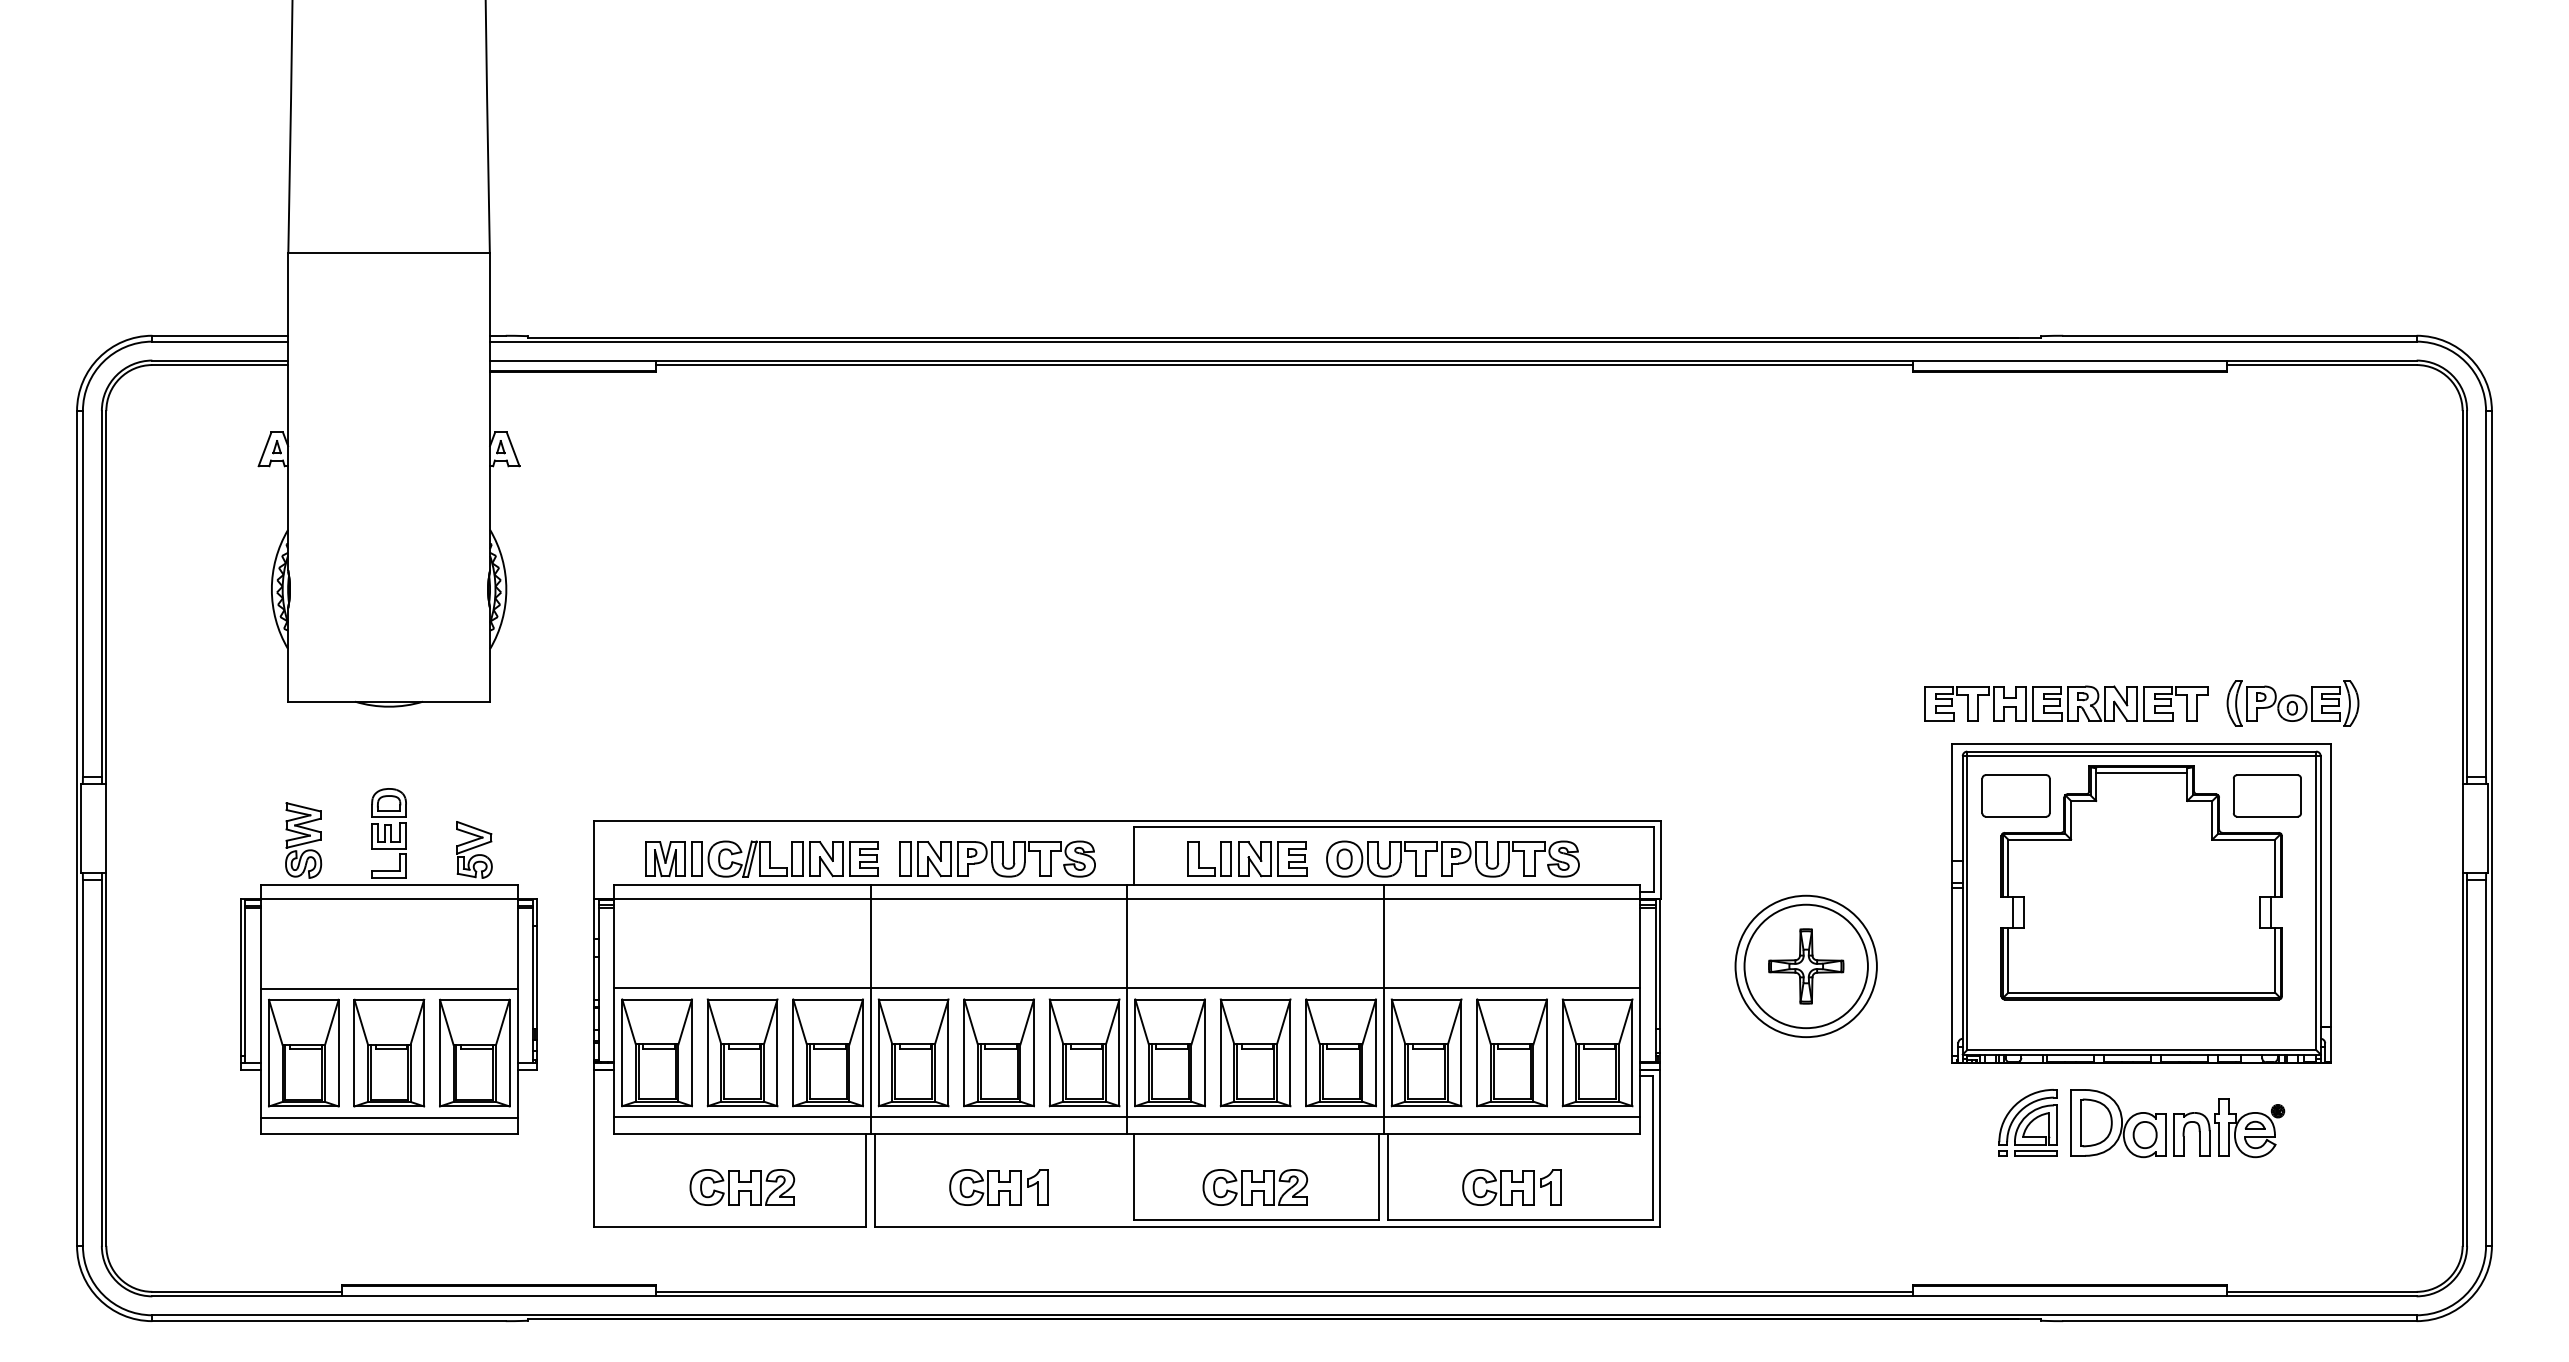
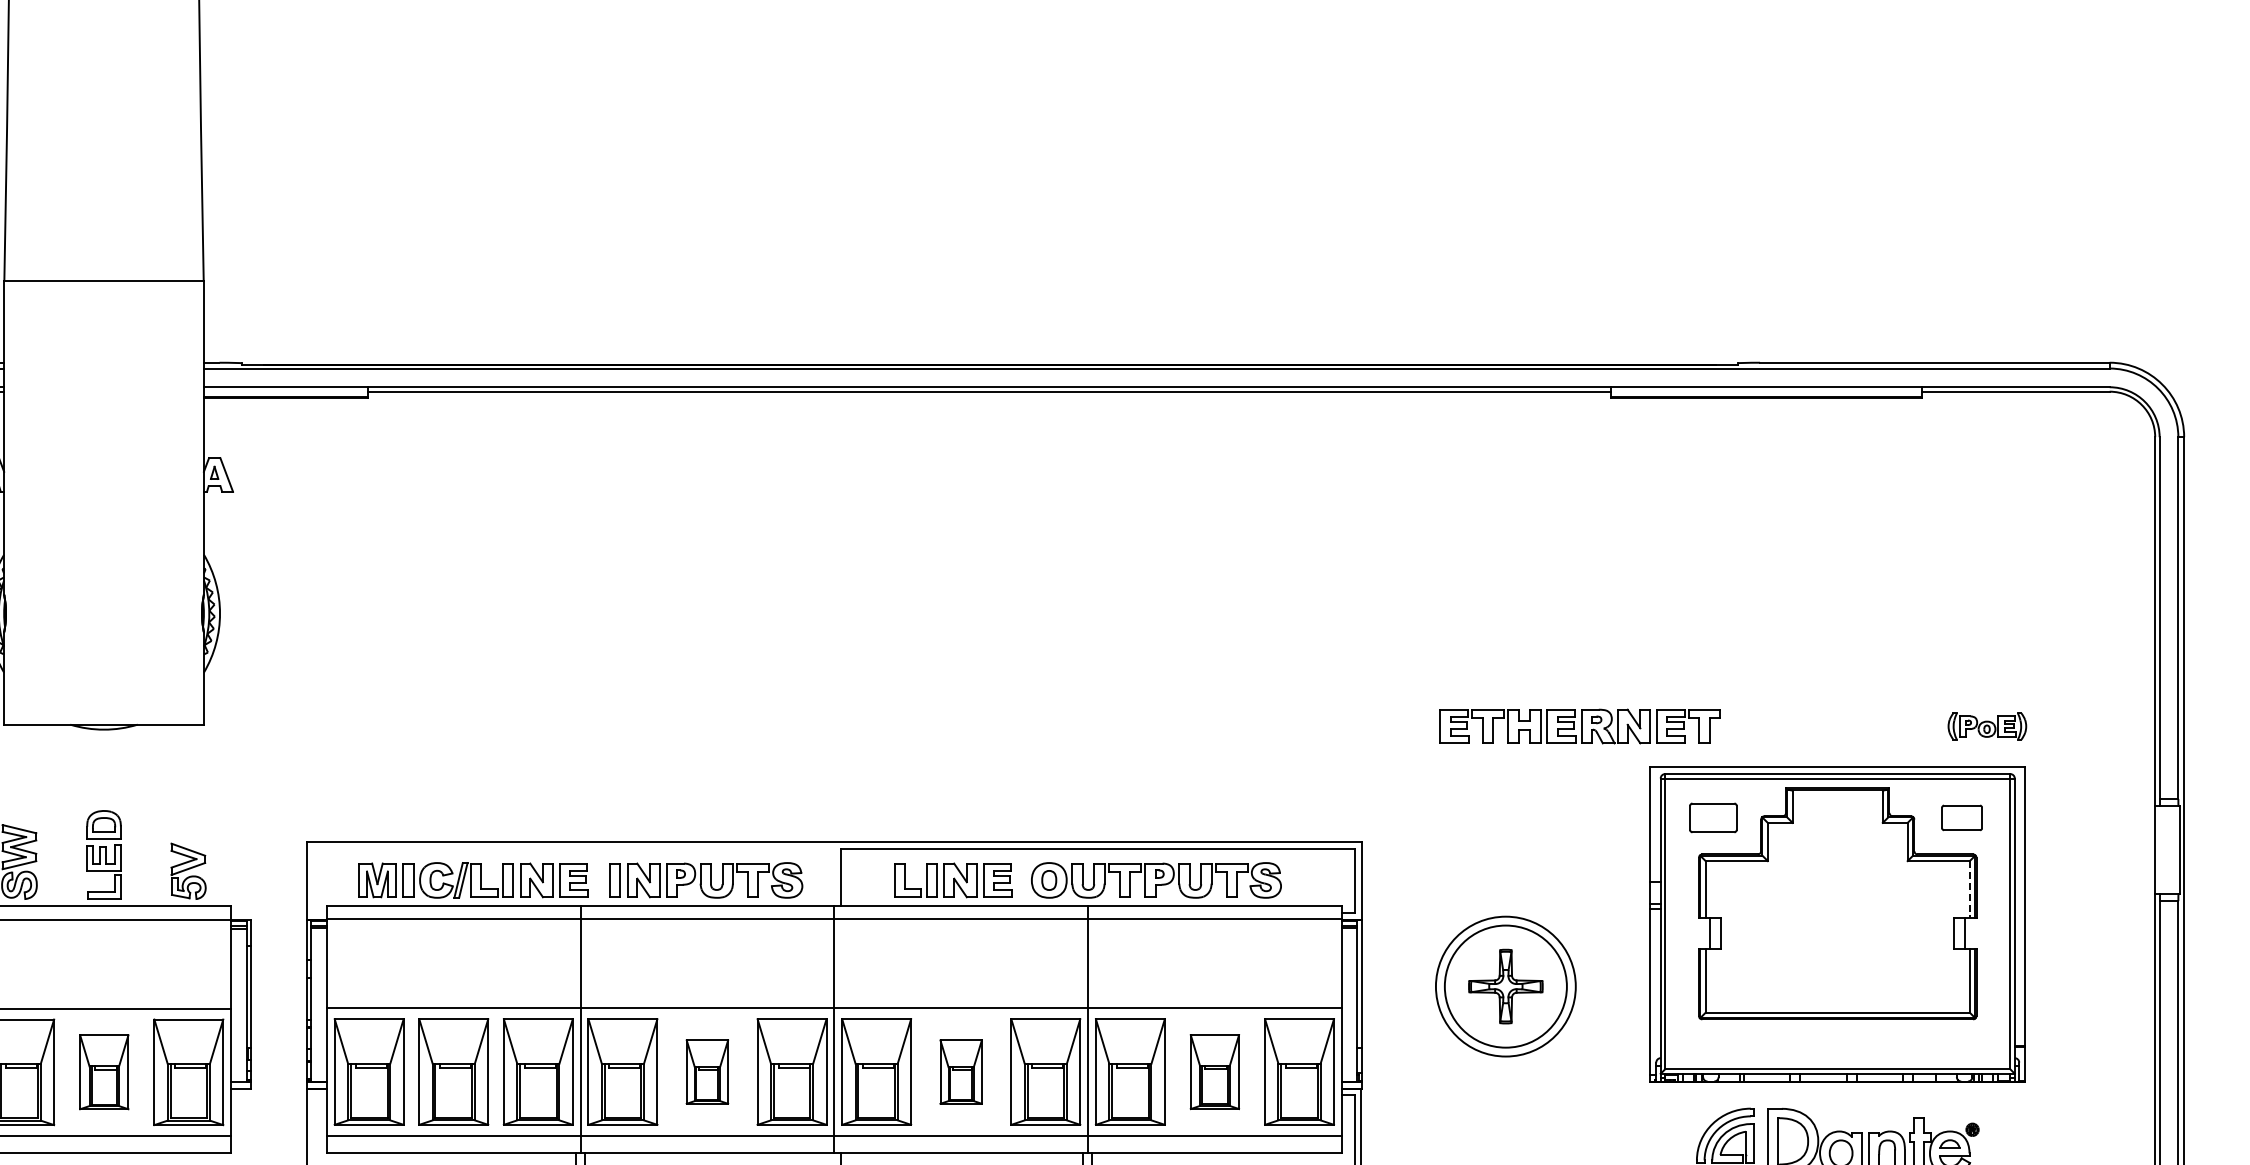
part: (2066, 703) -> (1580, 726), moved
part: (2292, 703) -> (1986, 726), size x0.6
line: (2141, 772) -> (1837, 794), removed
part: (2015, 795) -> (1712, 817), size x0.7
part: (2267, 795) -> (1962, 817), size x0.6
line: (2275, 868) -> (1970, 889), solid -> dashed
part: (389, 1052) -> (104, 1071), size x0.7
part: (998, 1052) -> (706, 1071), size x0.6
part: (1255, 1052) -> (961, 1071), size x0.6
part: (1511, 1052) -> (1214, 1071), size x0.7

